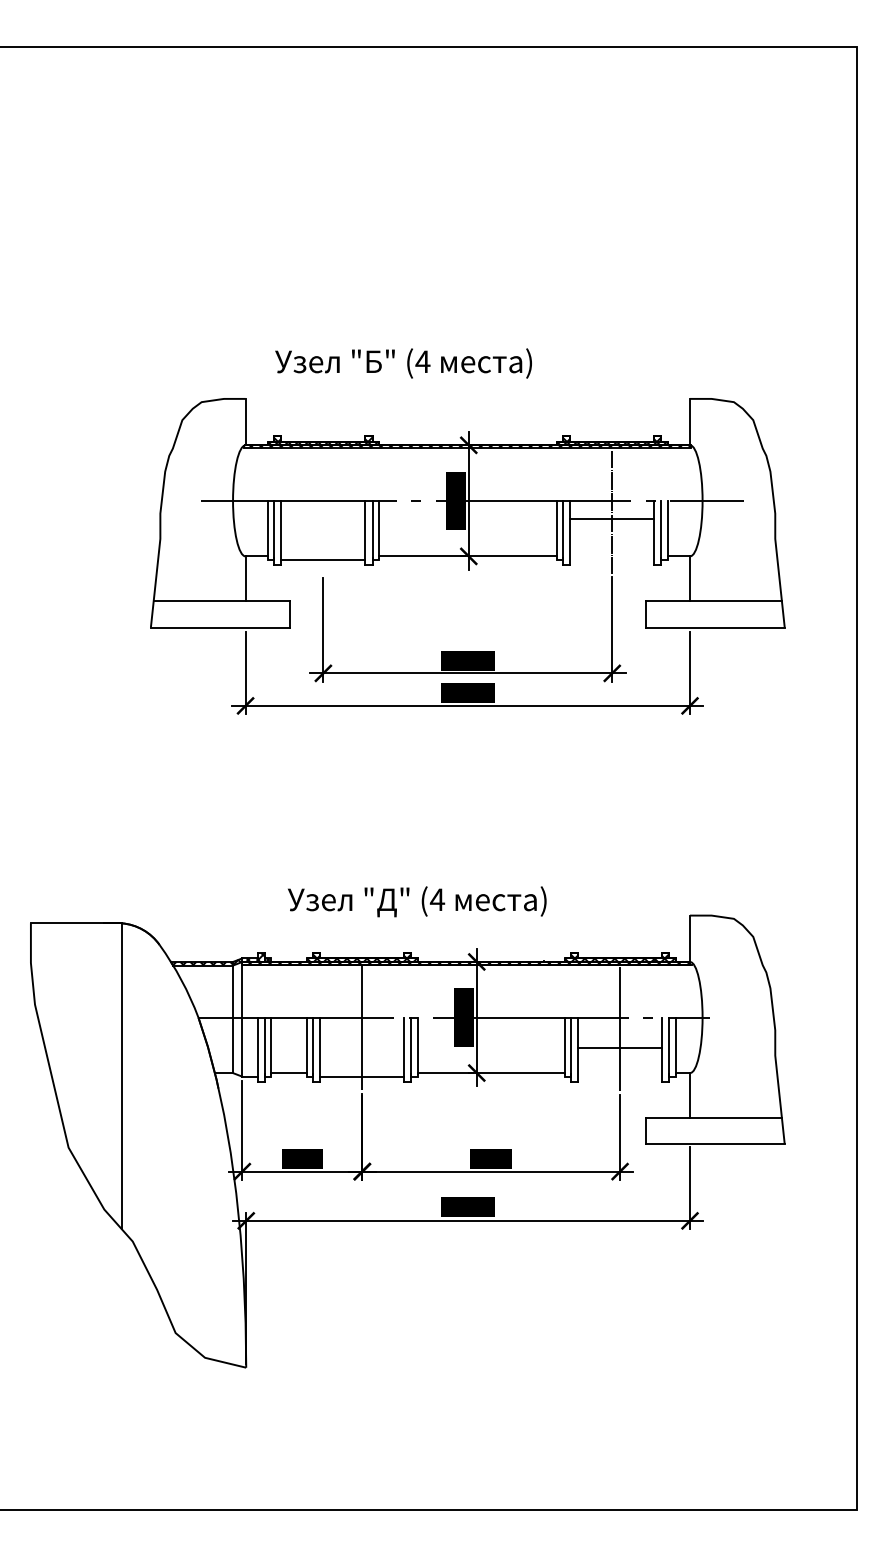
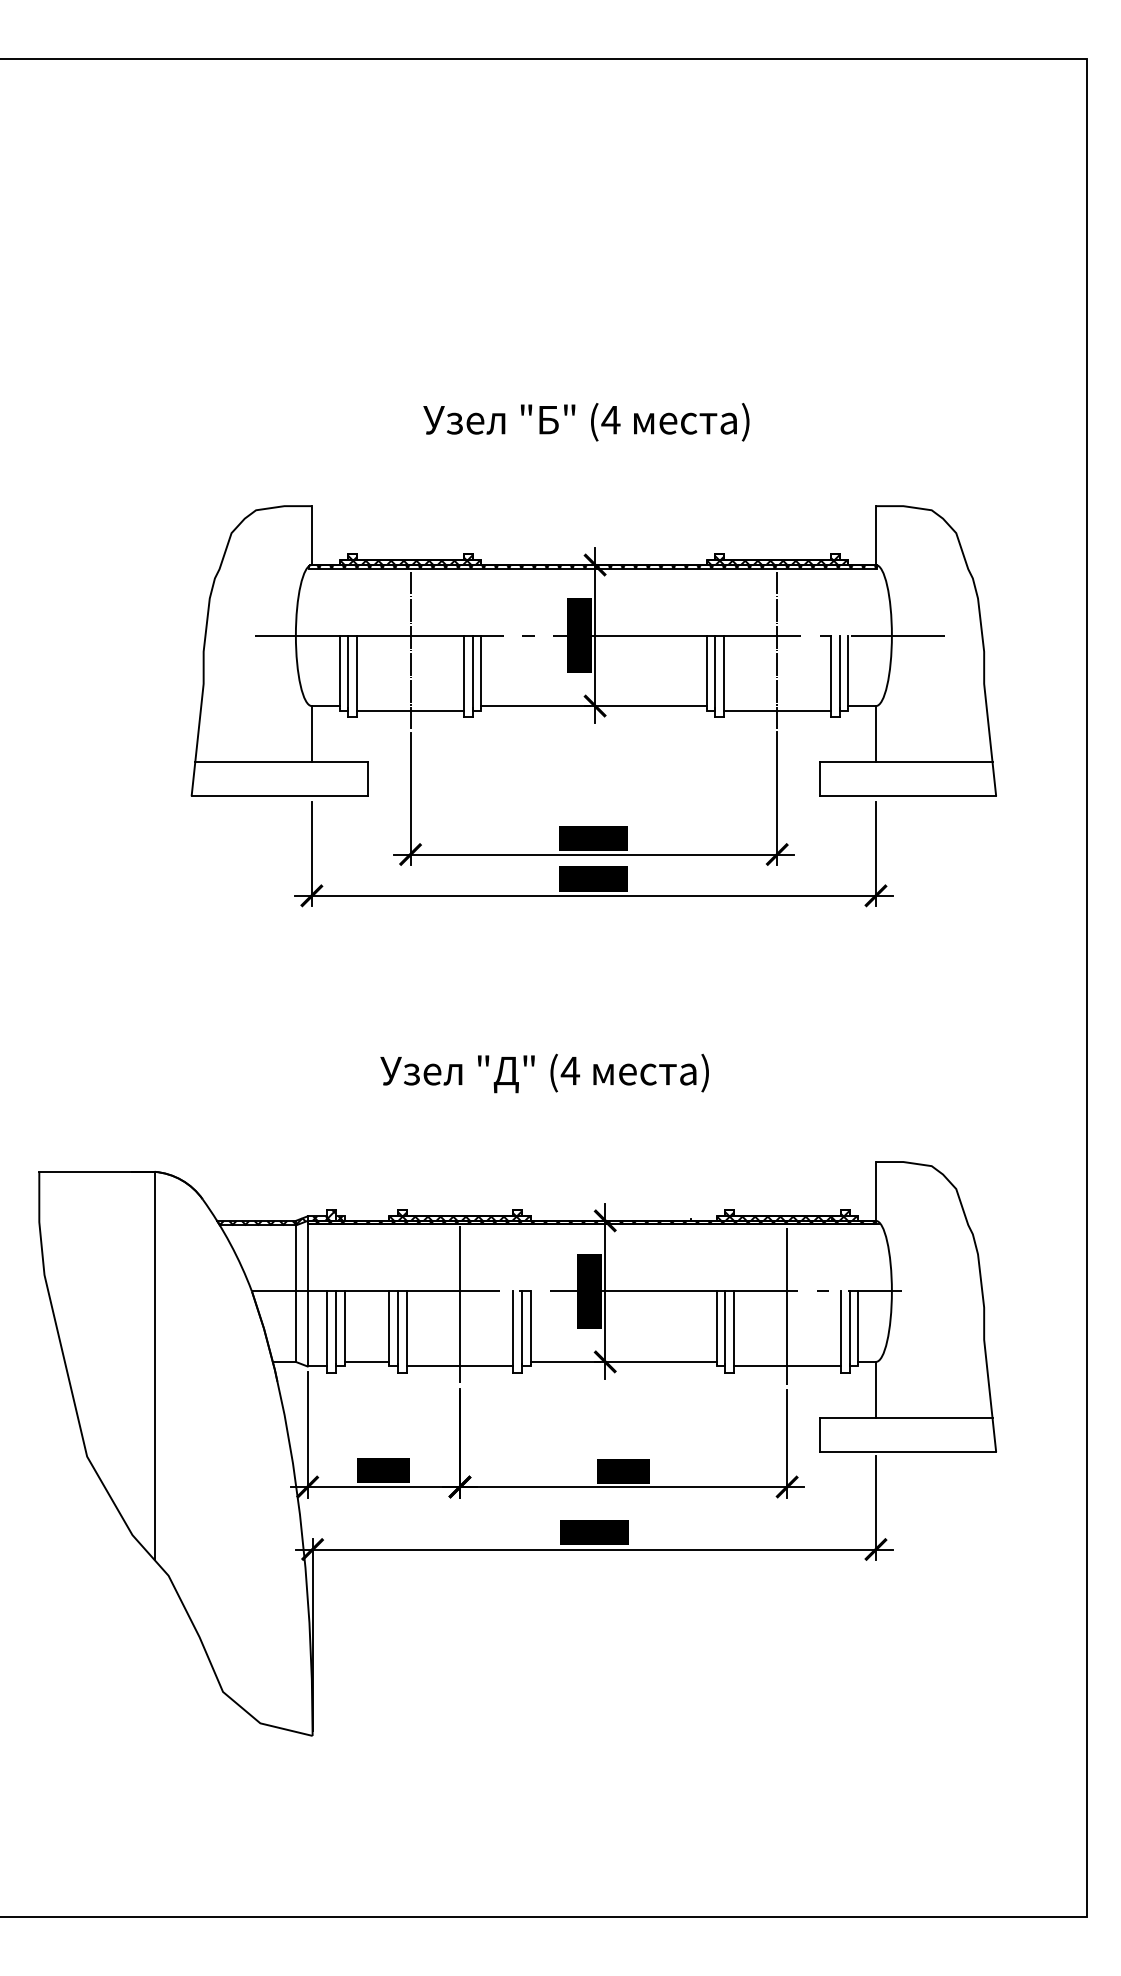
text: (403, 363) -> (586, 422), moved
line: (323, 512) -> (410, 650), added
line: (611, 518) -> (776, 710), moved
text: (417, 901) -> (544, 1073), moved
line: (619, 1048) -> (786, 1366), moved

